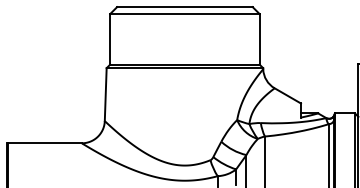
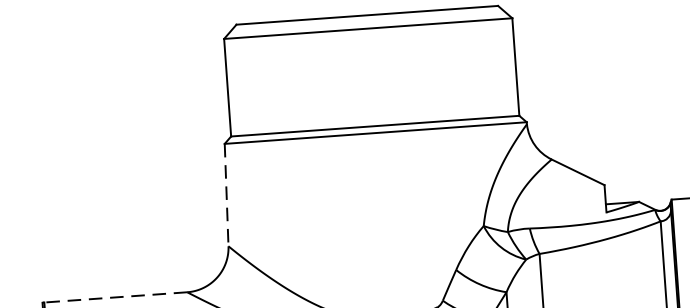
line: (105, 95) -> (226, 196), solid -> dashed
line: (44, 143) -> (115, 297), solid -> dashed

